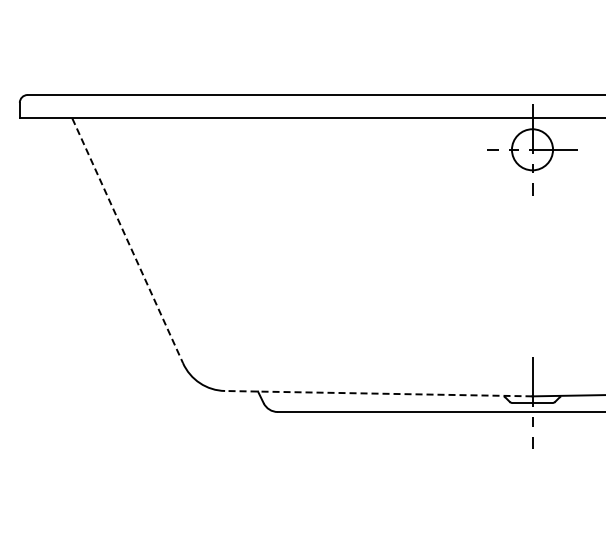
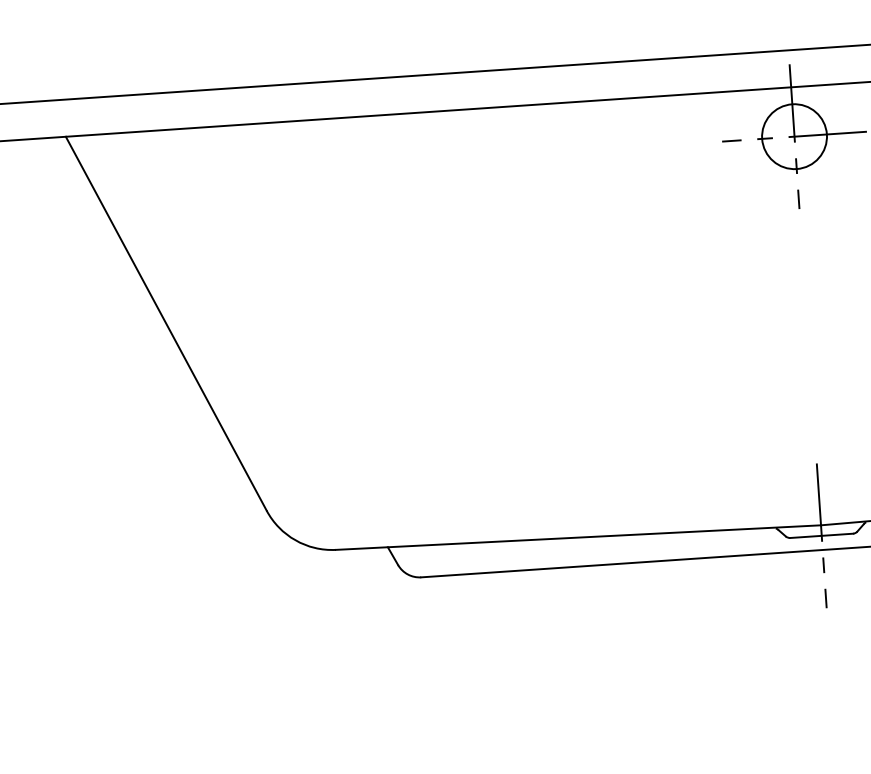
line: (127, 241) -> (166, 324), dashed -> solid
line: (378, 393) -> (577, 537), dashed -> solid

